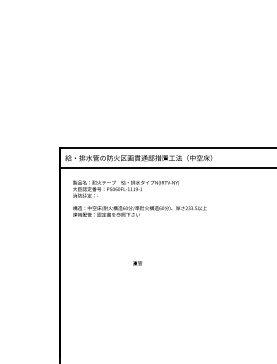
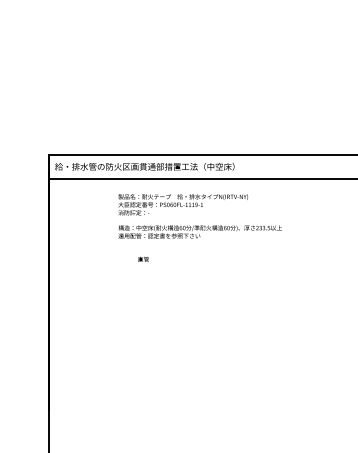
text: (139, 198) -> (199, 216), moved
text: (137, 262) -> (143, 258), moved

